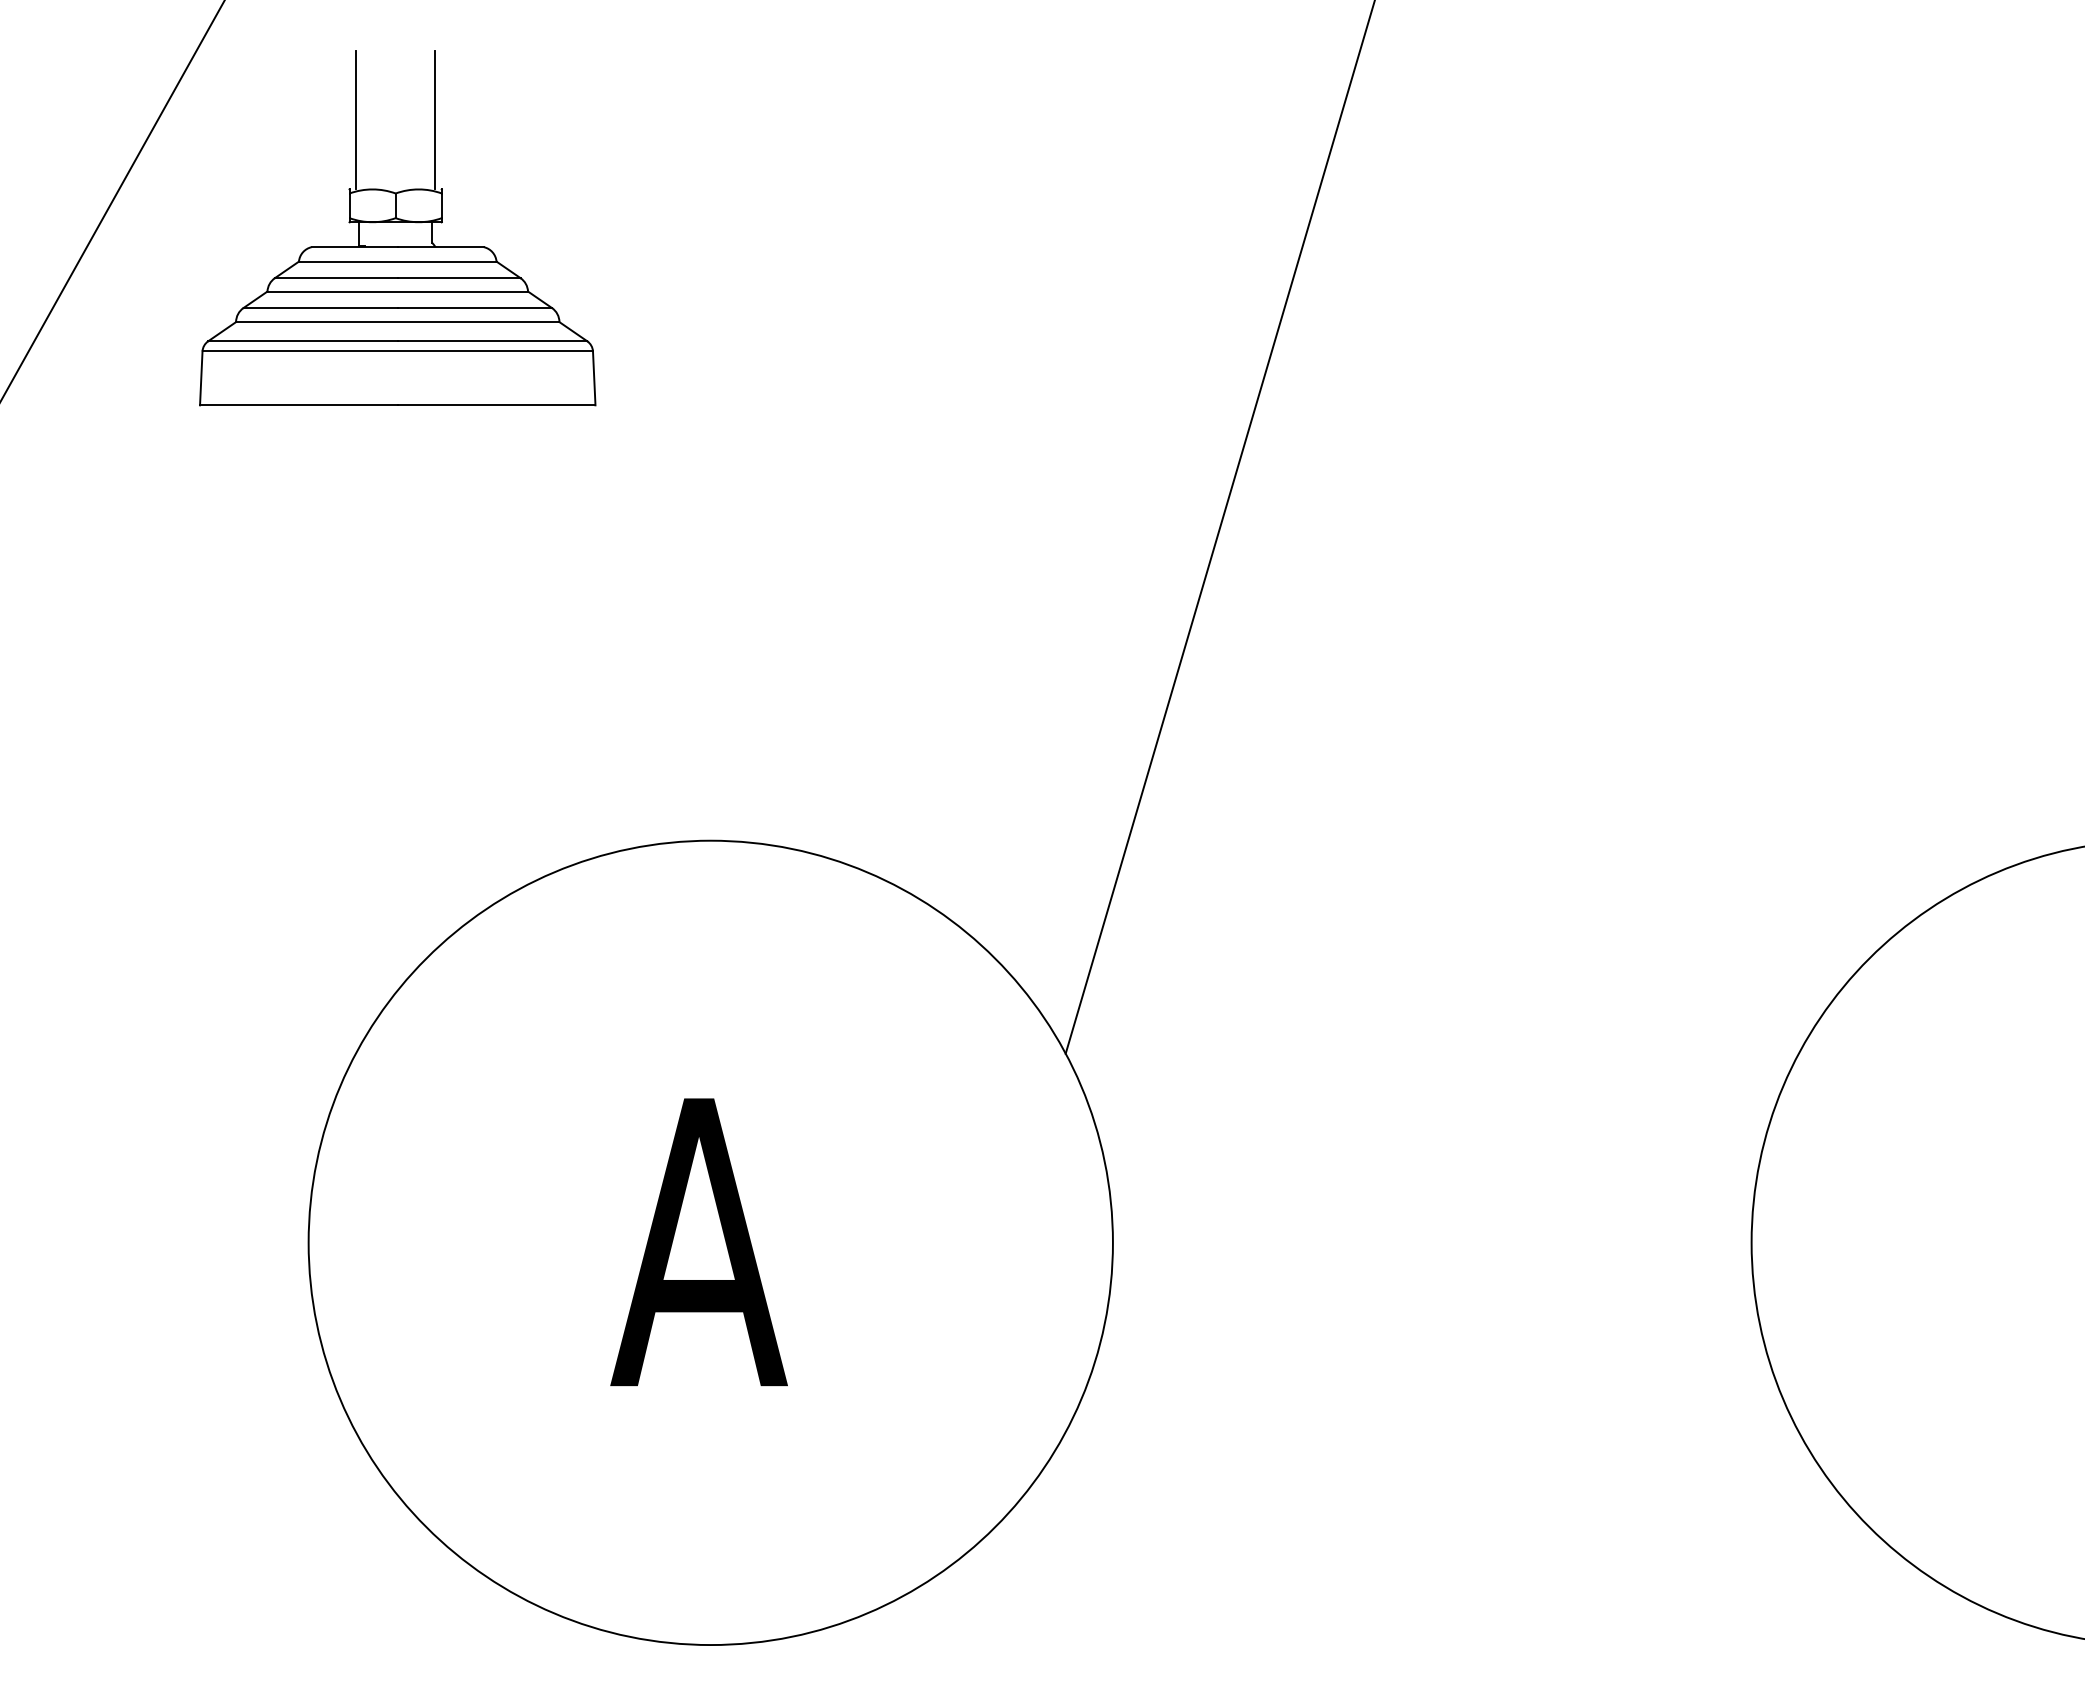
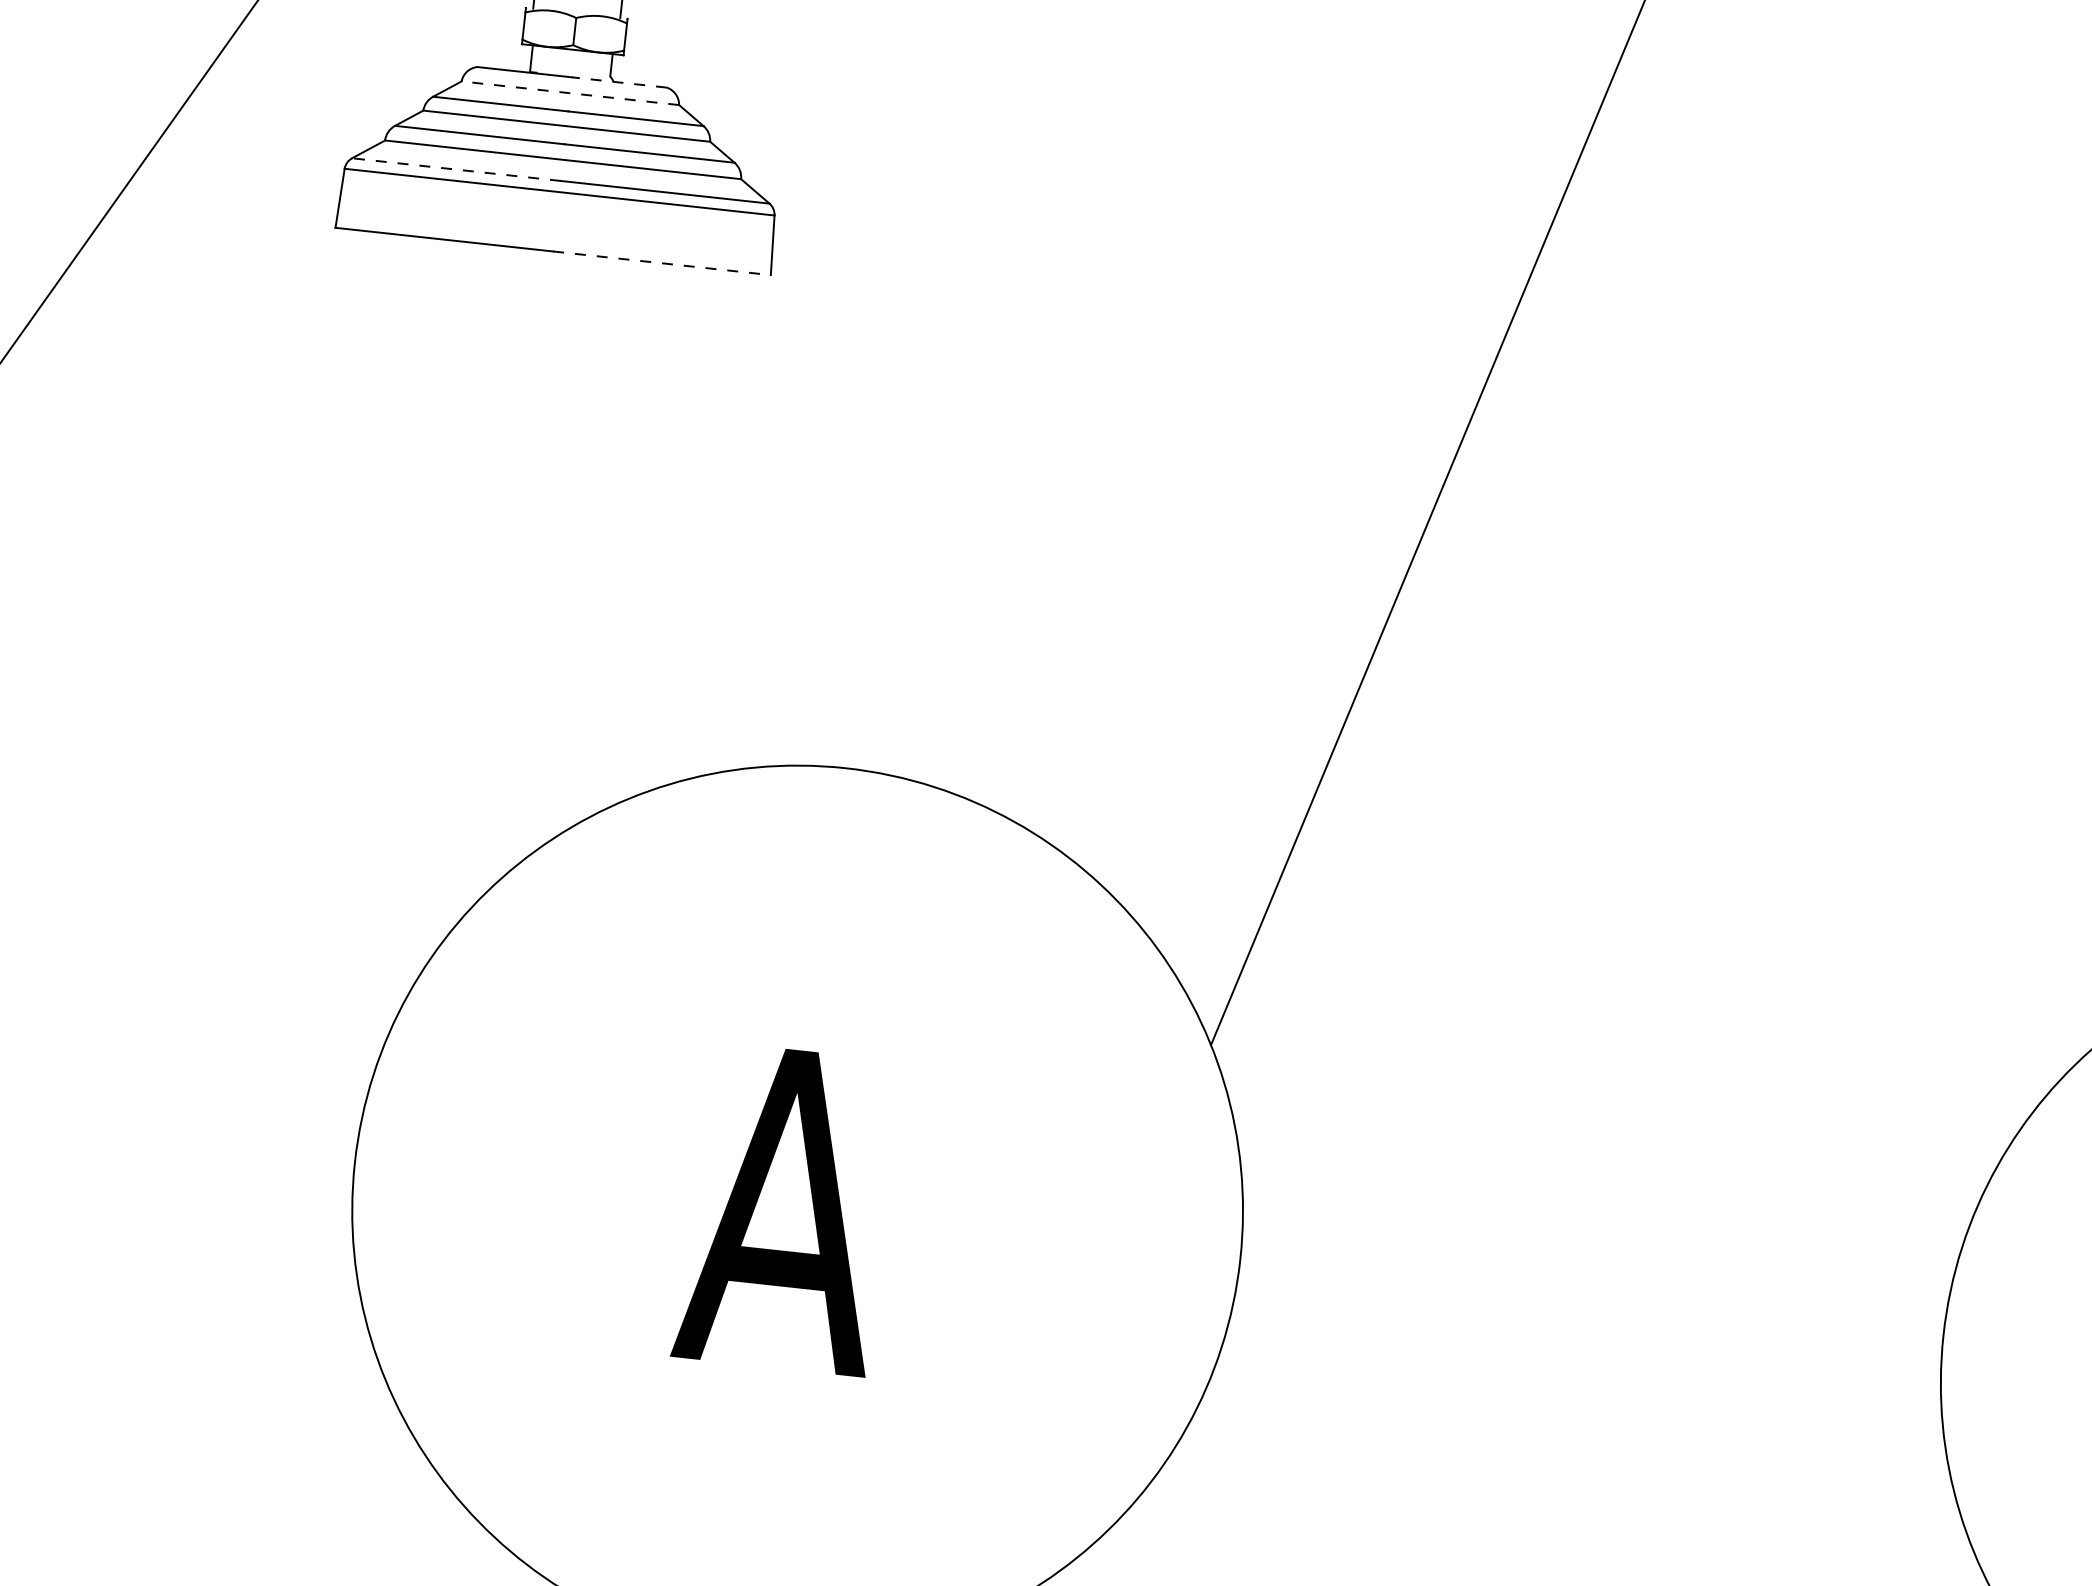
line: (440, 247) -> (619, 82), solid -> dashed
line: (397, 261) -> (570, 93), solid -> dashed
line: (302, 341) -> (455, 169), solid -> dashed
line: (496, 405) -> (661, 263), solid -> dashed

